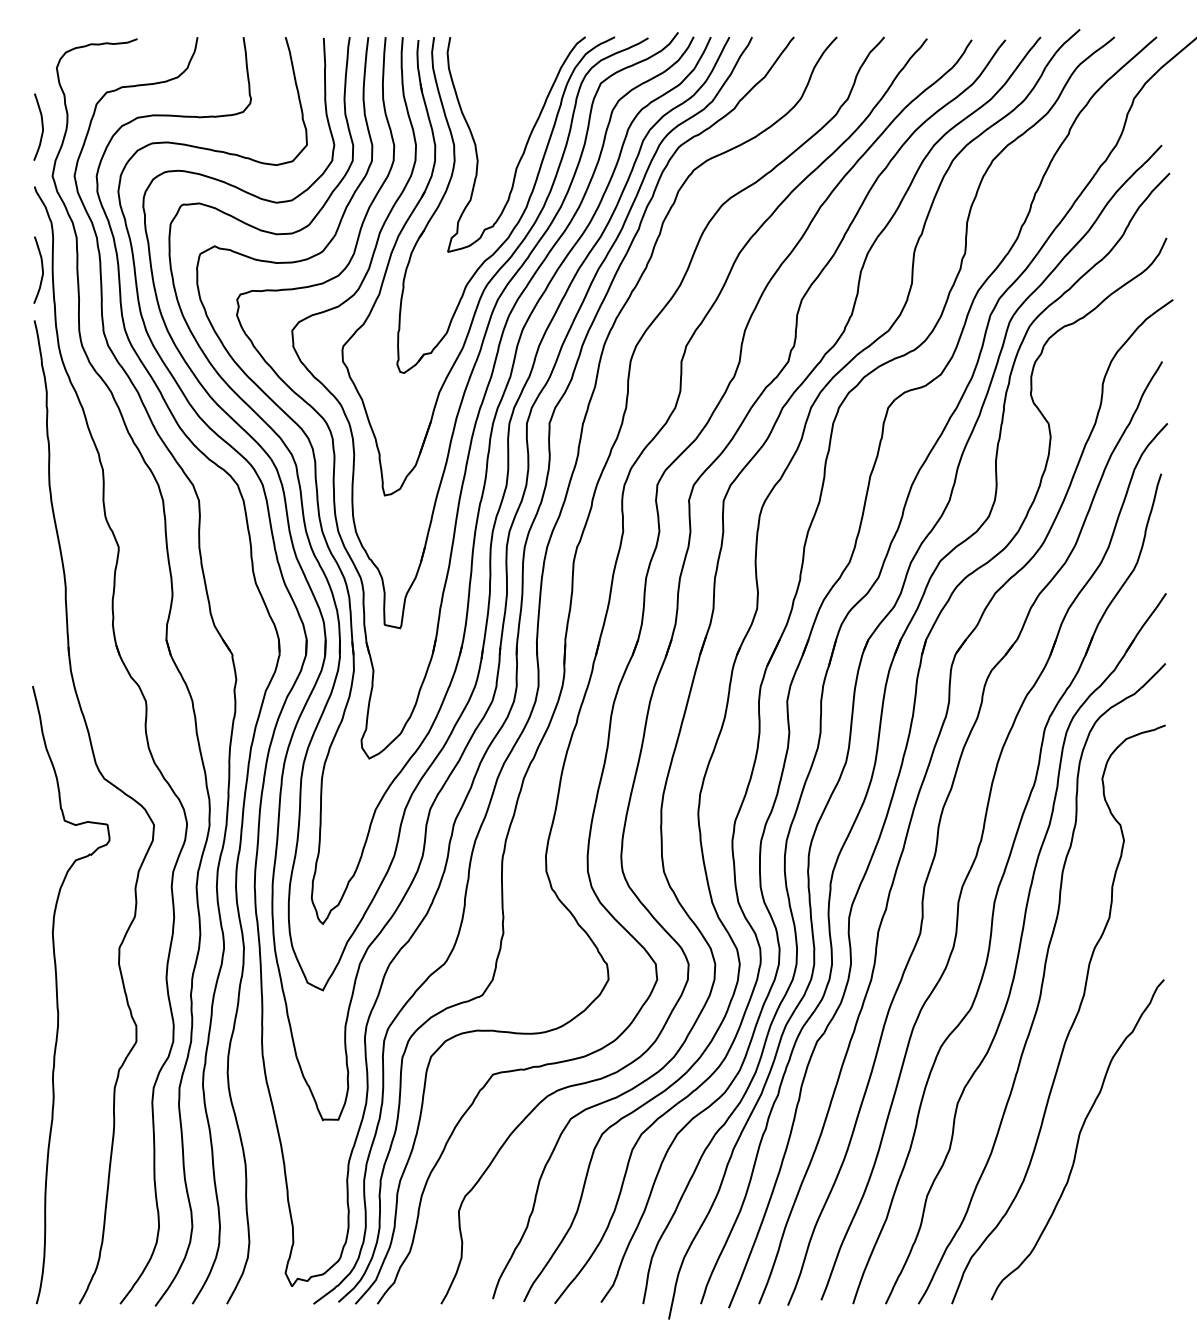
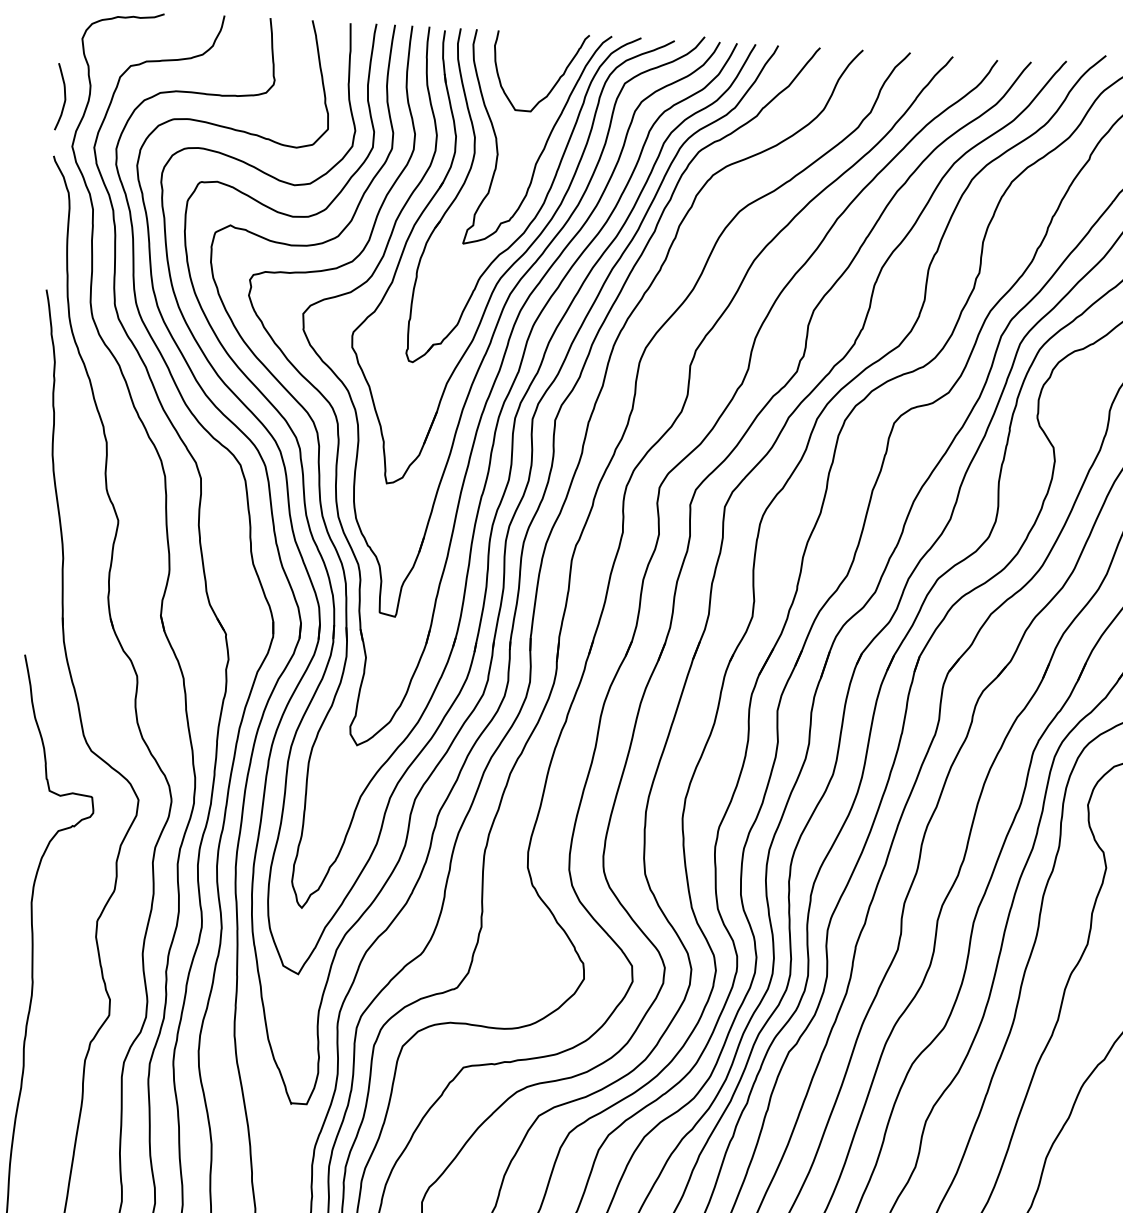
curve: (531, 86) -> (555, 82), added
curve: (41, 269) -> (56, 239), removed

